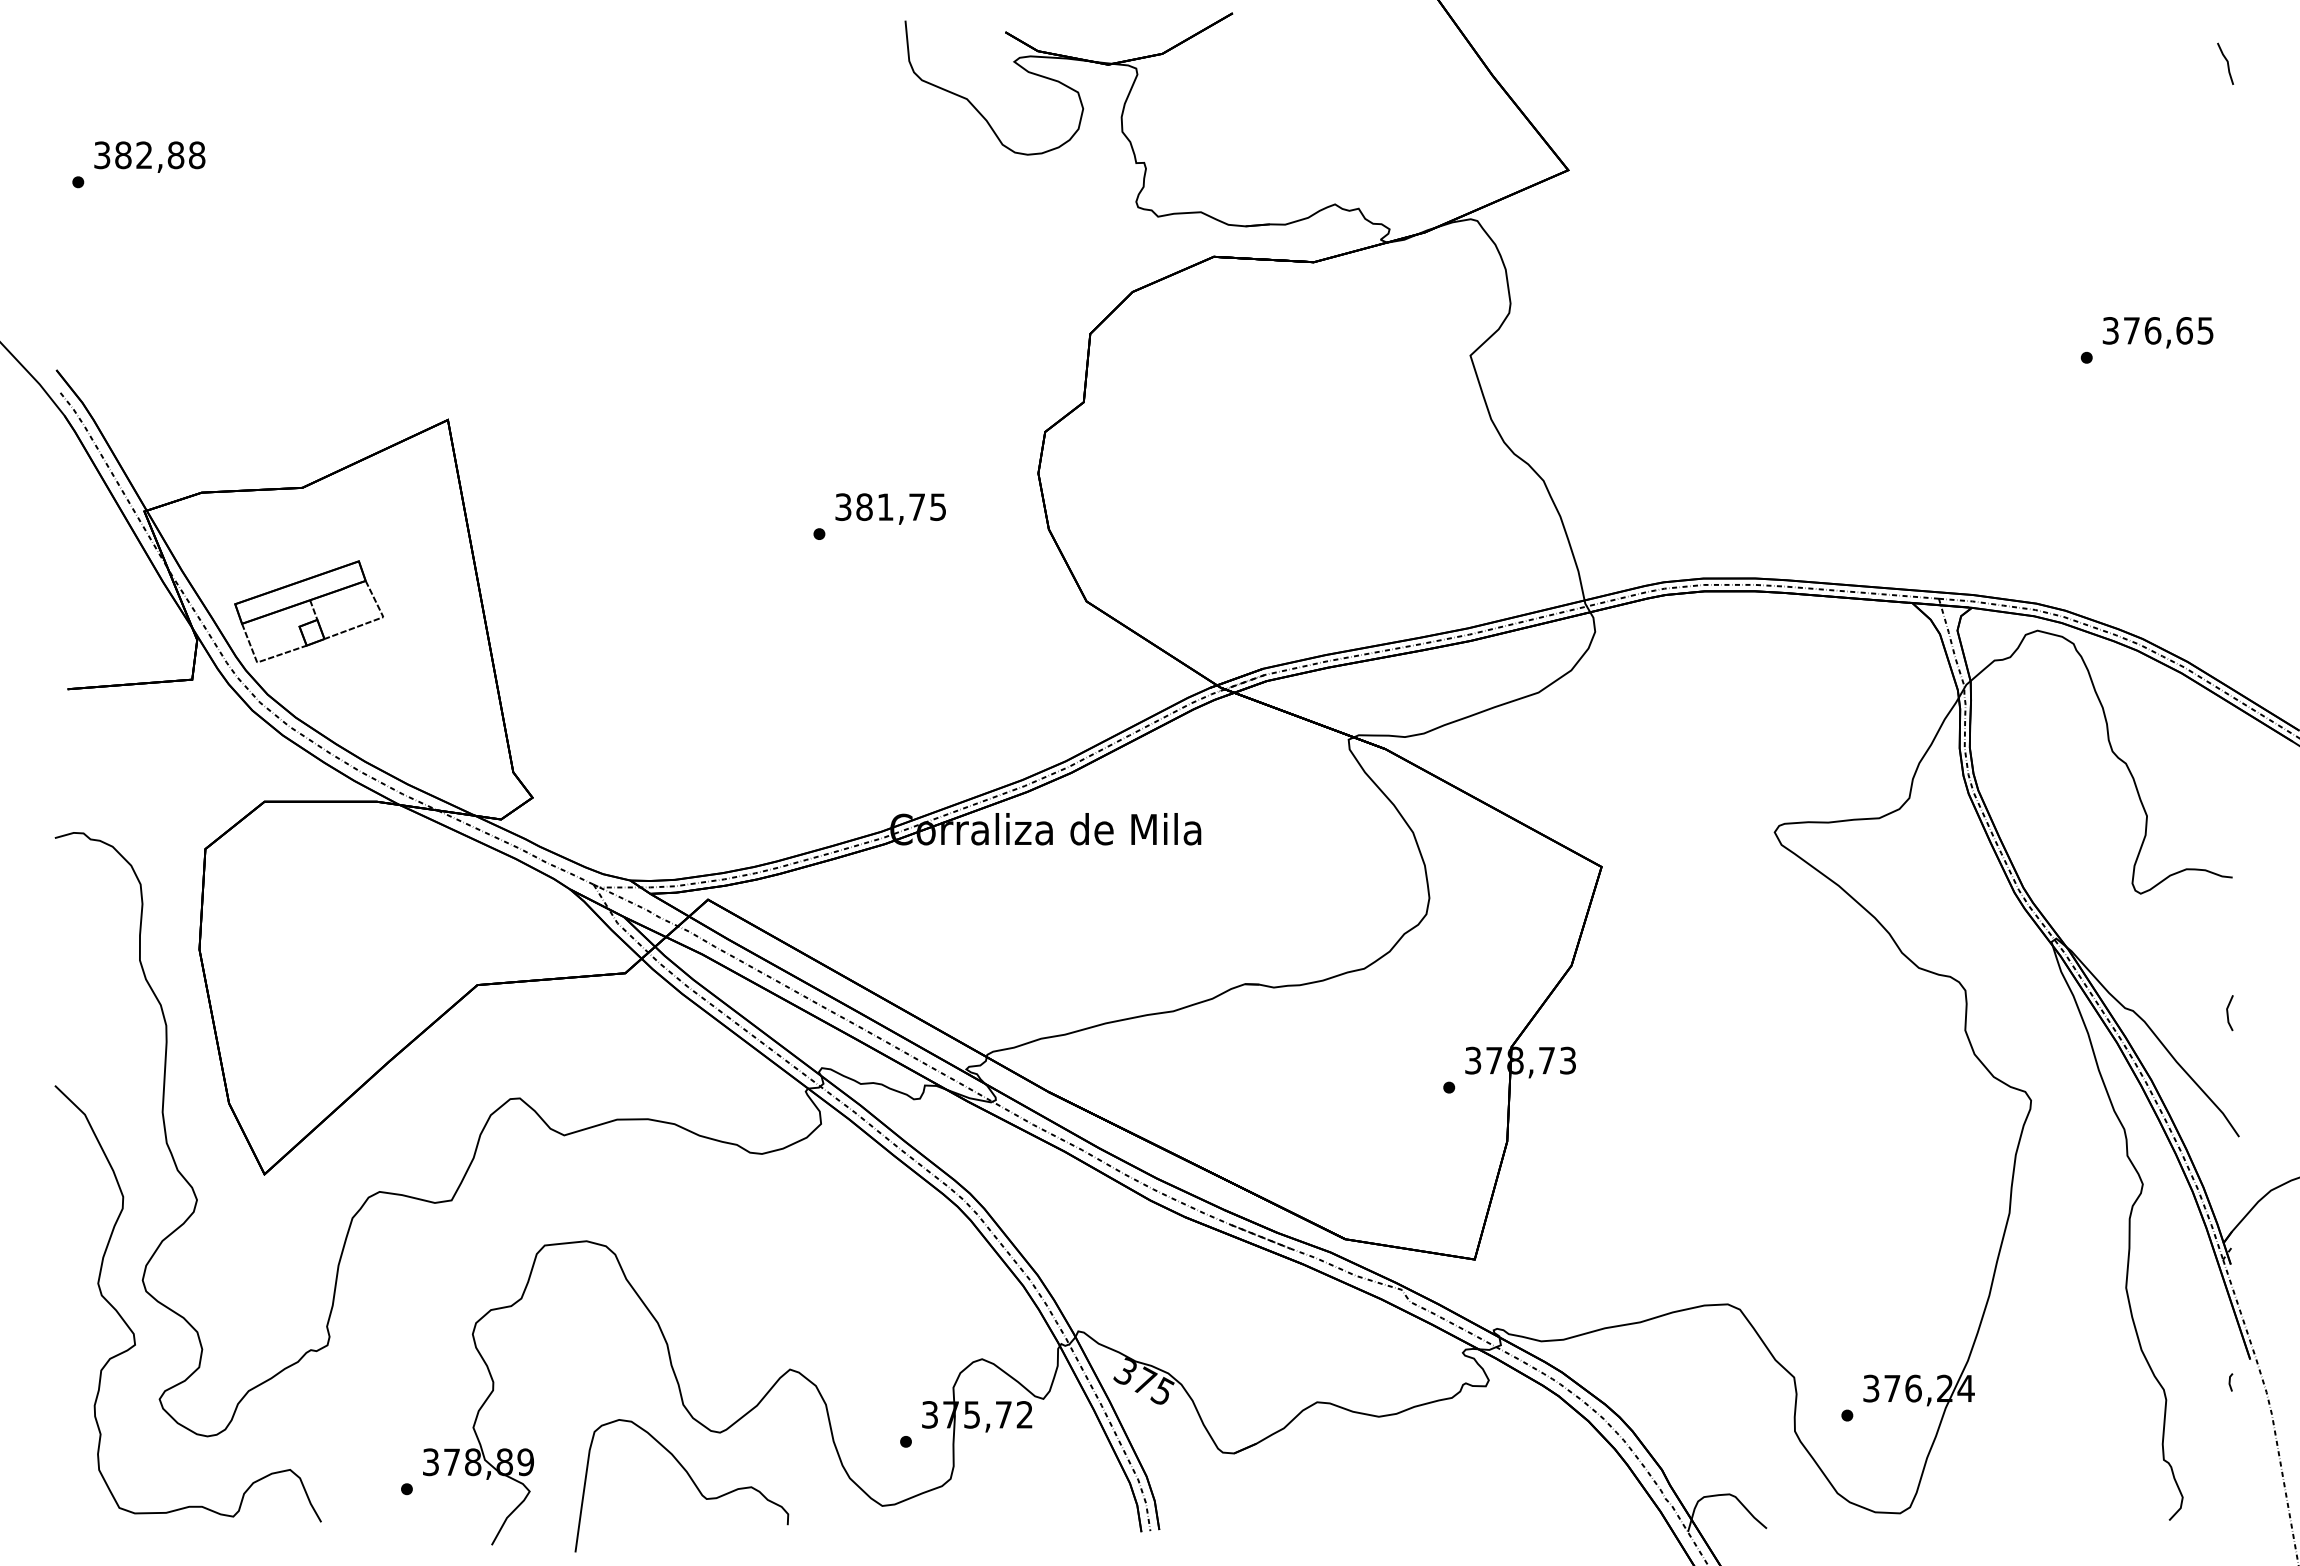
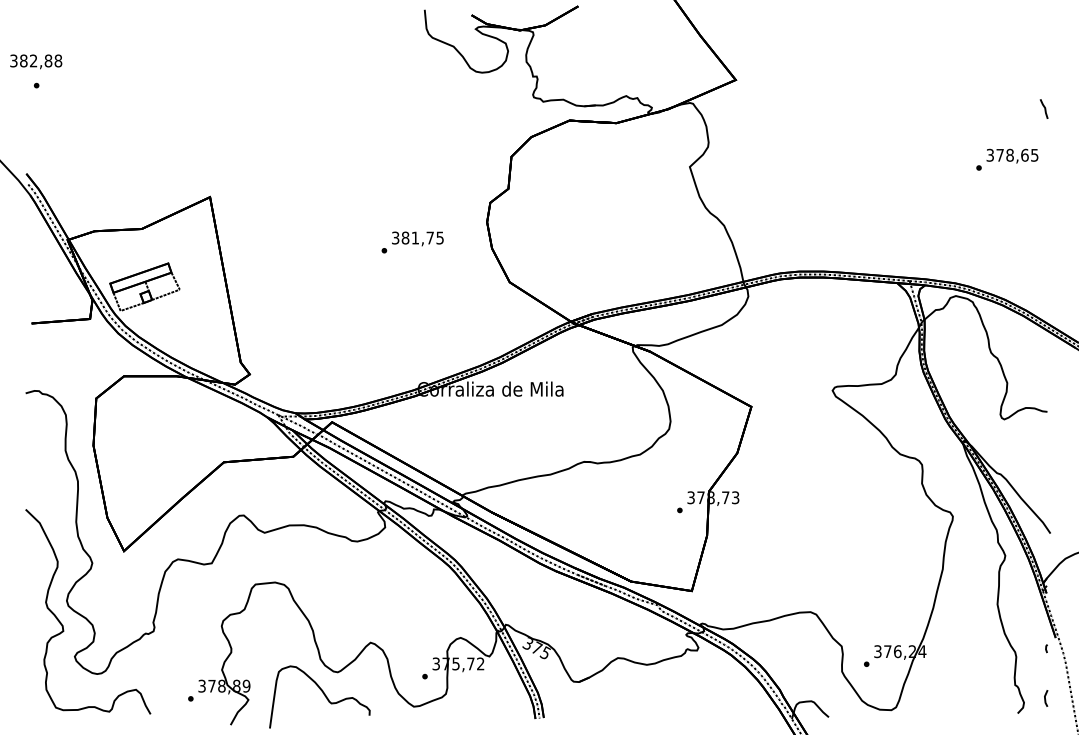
line: (2224, 60) -> (1043, 107), moved
text: (150, 156) -> (36, 61), moved
text: (2151, 329) -> (1009, 154), 376,65 -> 378,65
line: (2228, 1013) -> (1045, 698), moved

